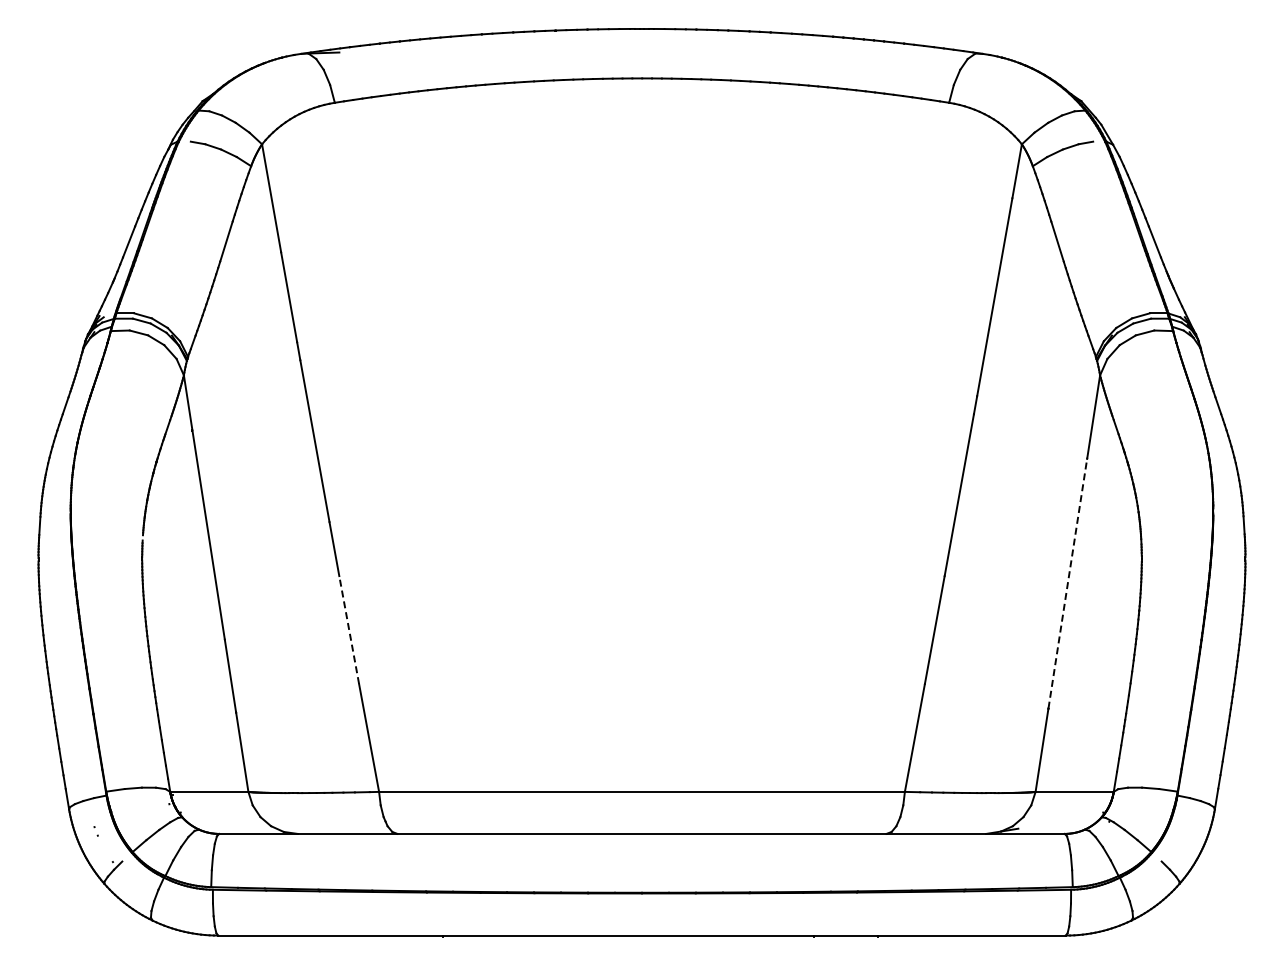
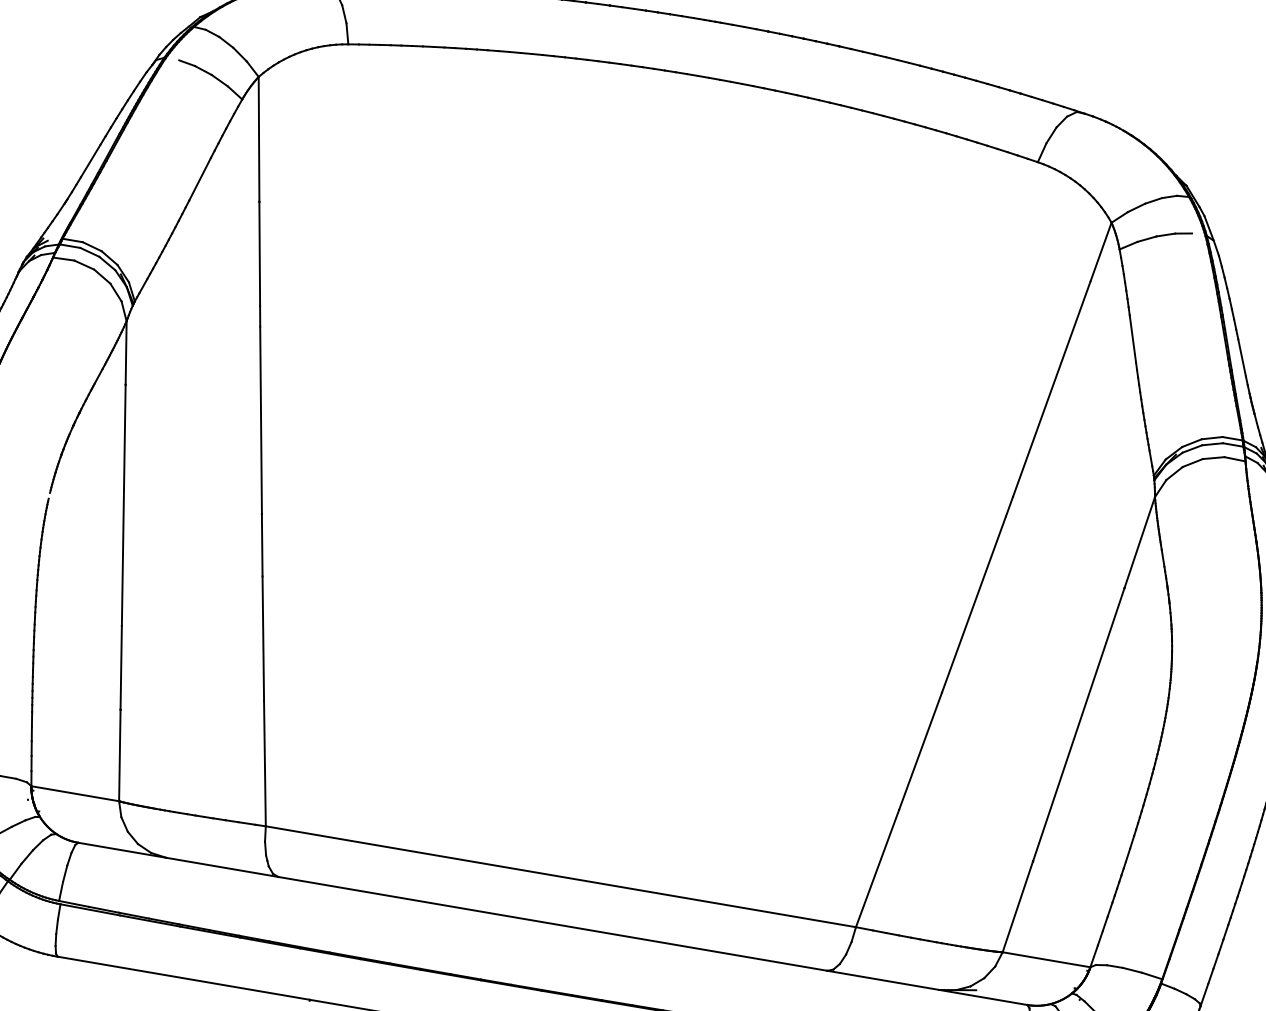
line: (1067, 583) -> (1078, 724), dashed -> solid
line: (349, 630) -> (263, 639), dashed -> solid

